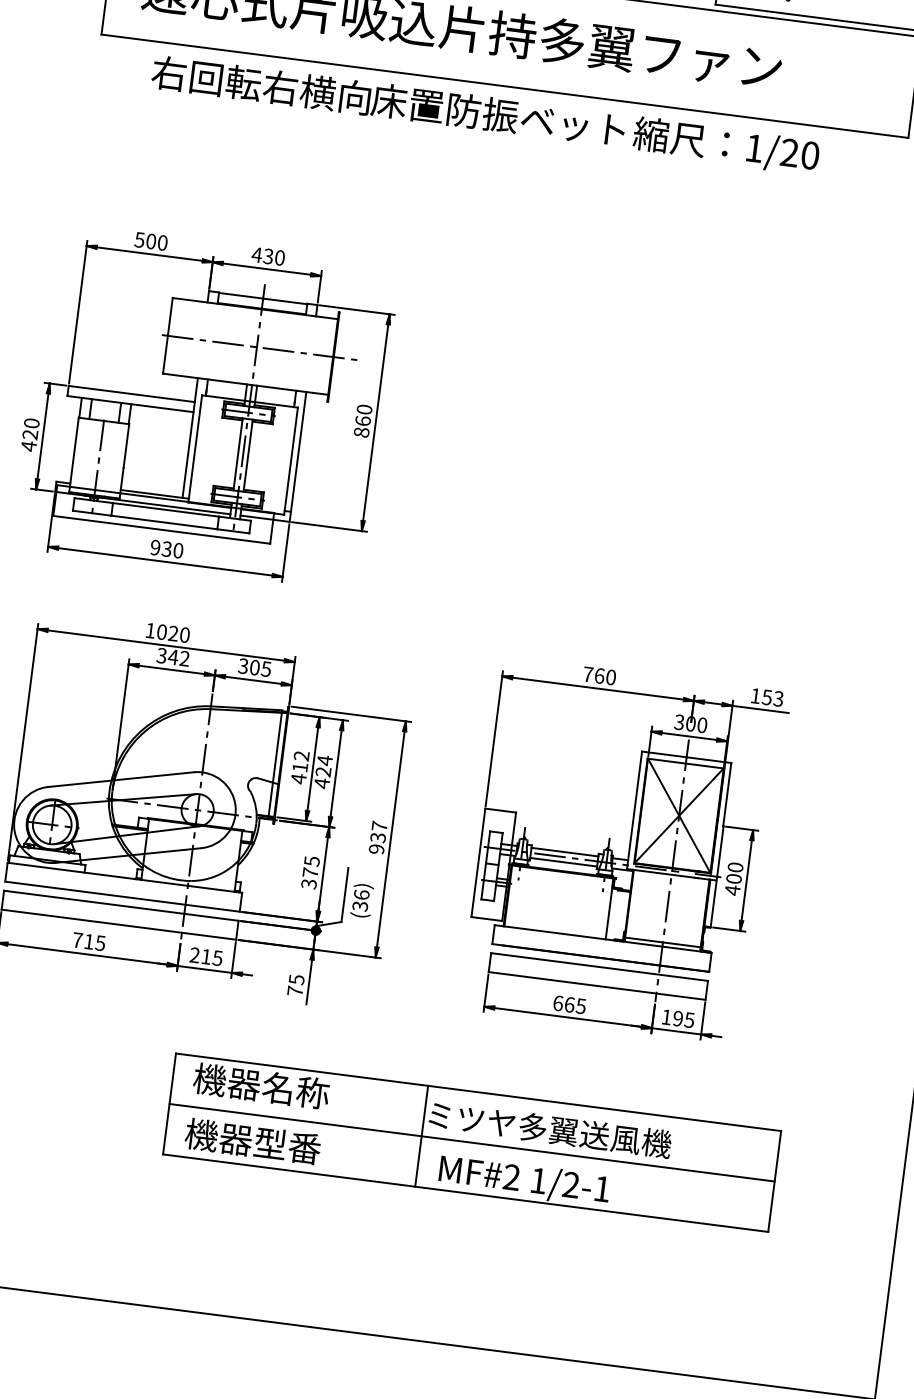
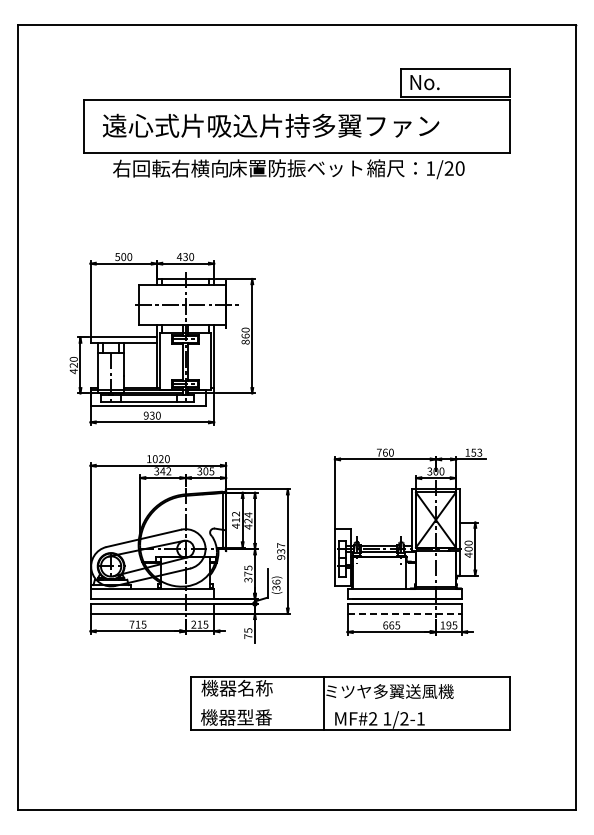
line: (598, 985) -> (405, 613), solid -> dashed
line: (470, 1142) -> (349, 703), removed

